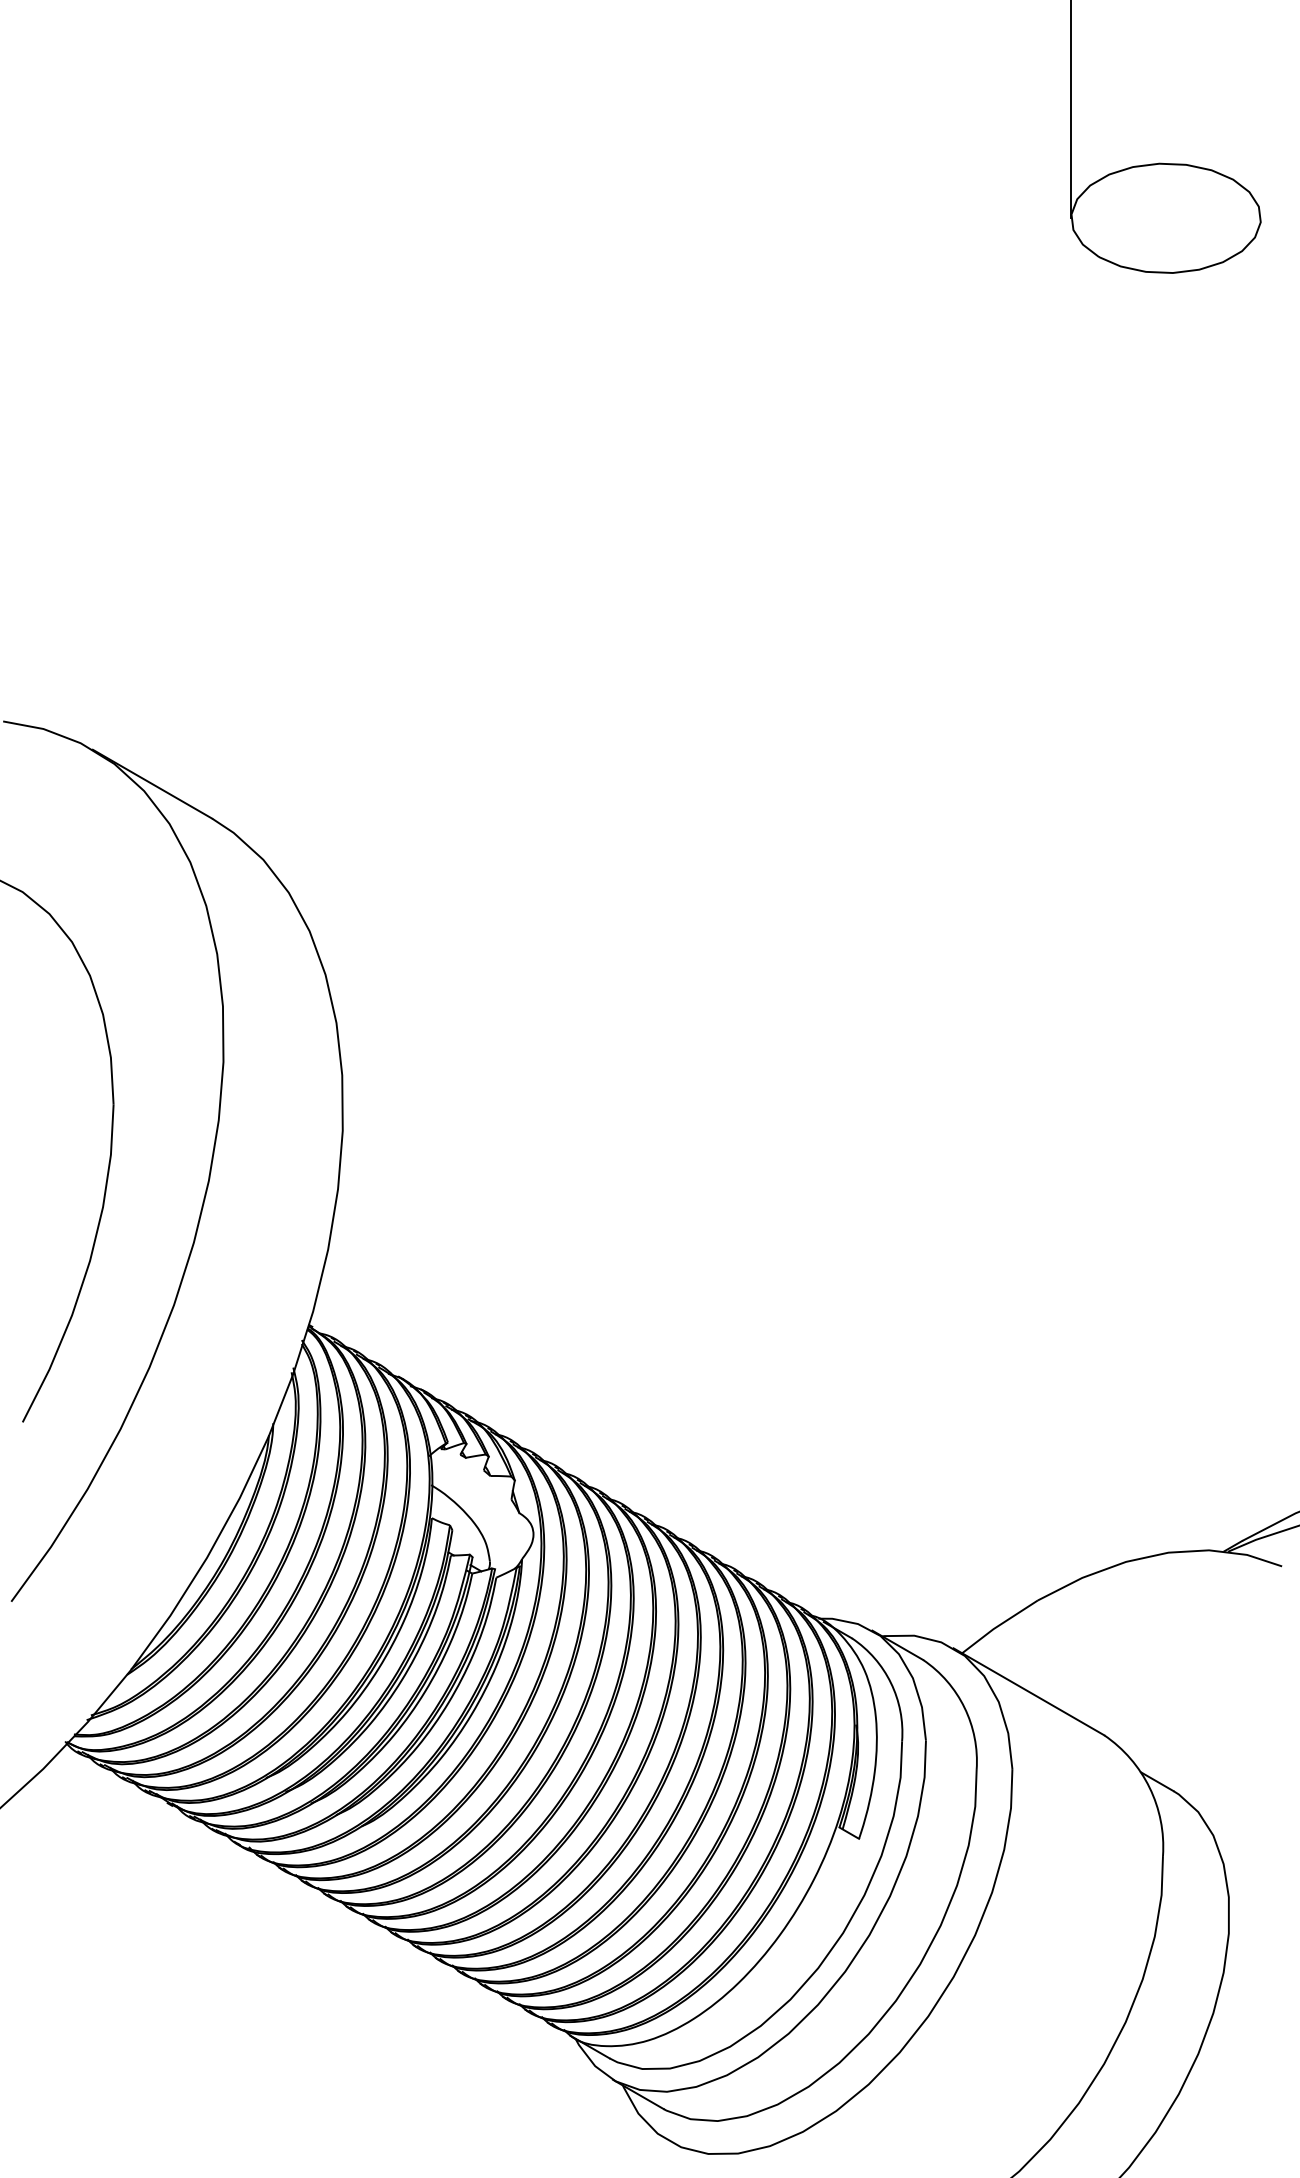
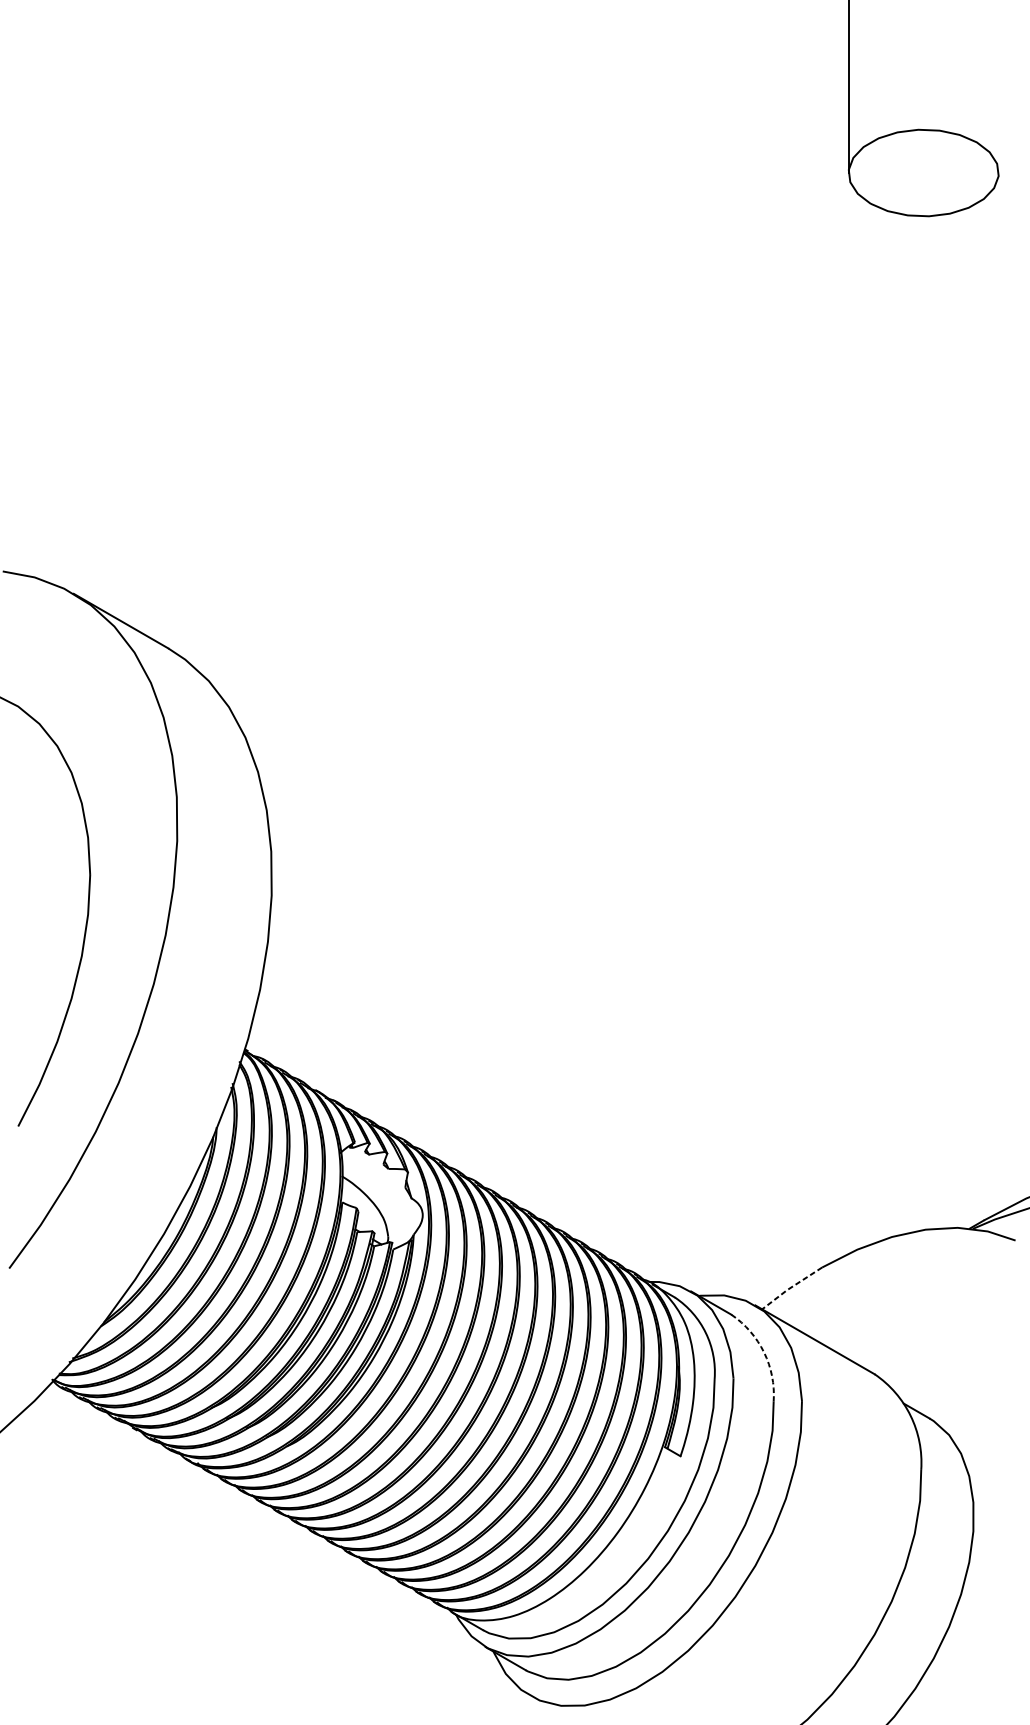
line: (998, 1625) -> (790, 1287), solid -> dashed
arc: (964, 1707) -> (764, 1352), solid -> dashed

